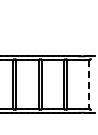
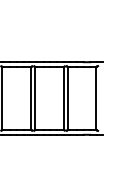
line: (89, 85) -> (96, 99), dashed -> solid

